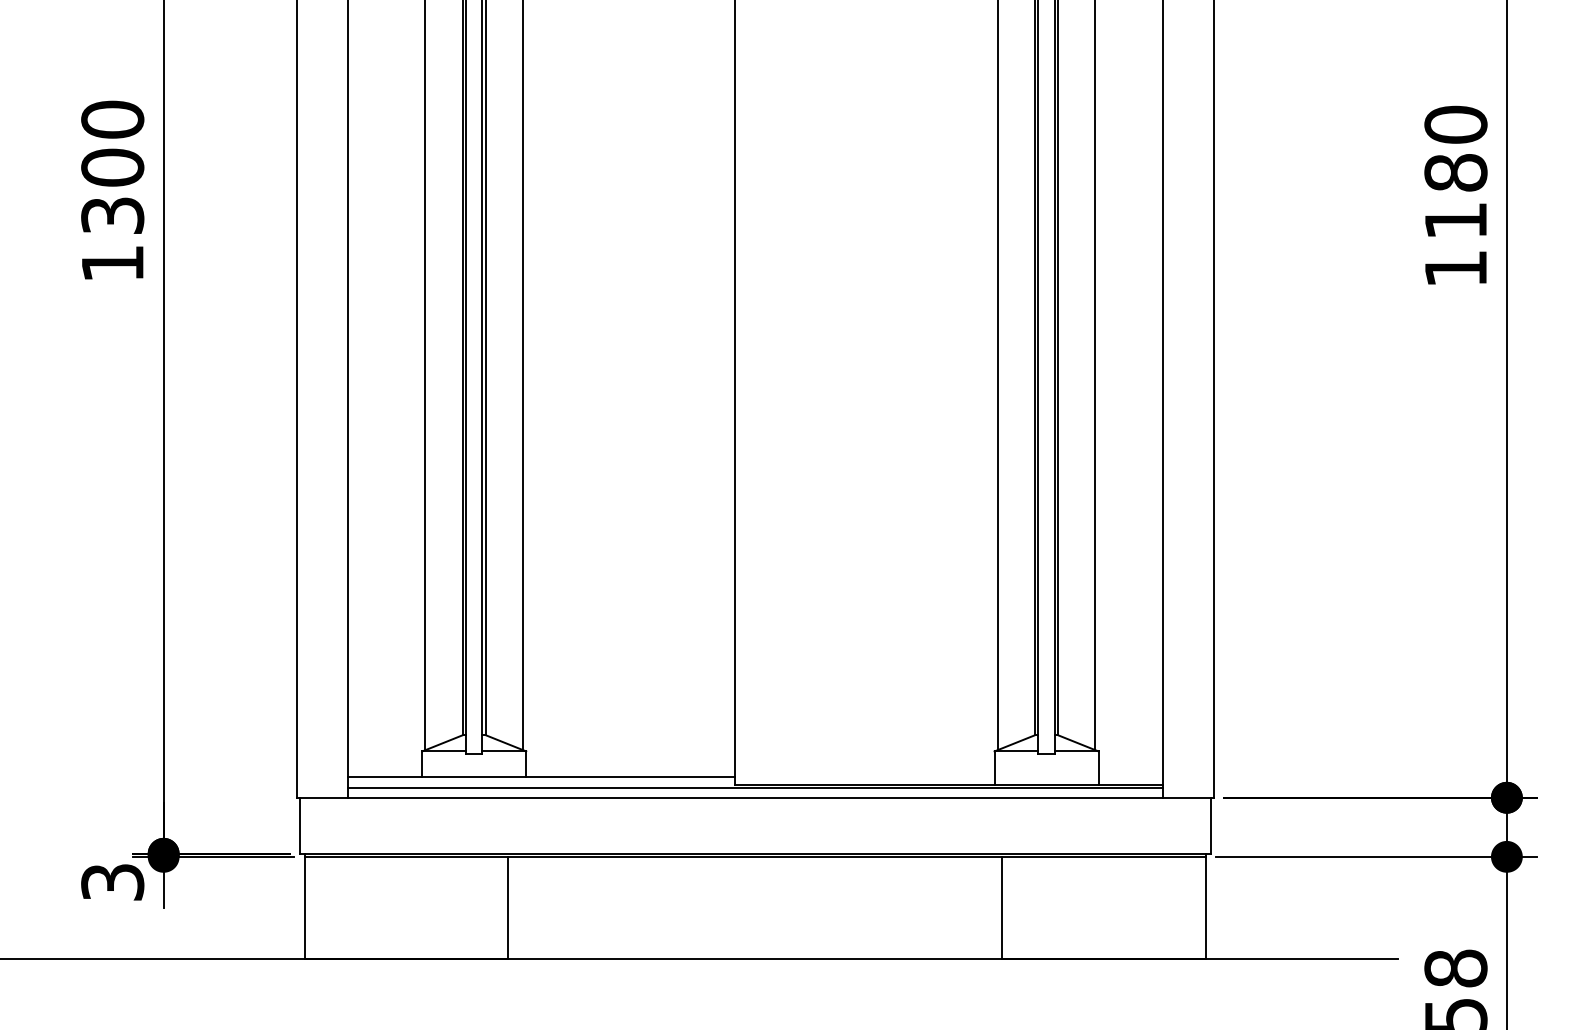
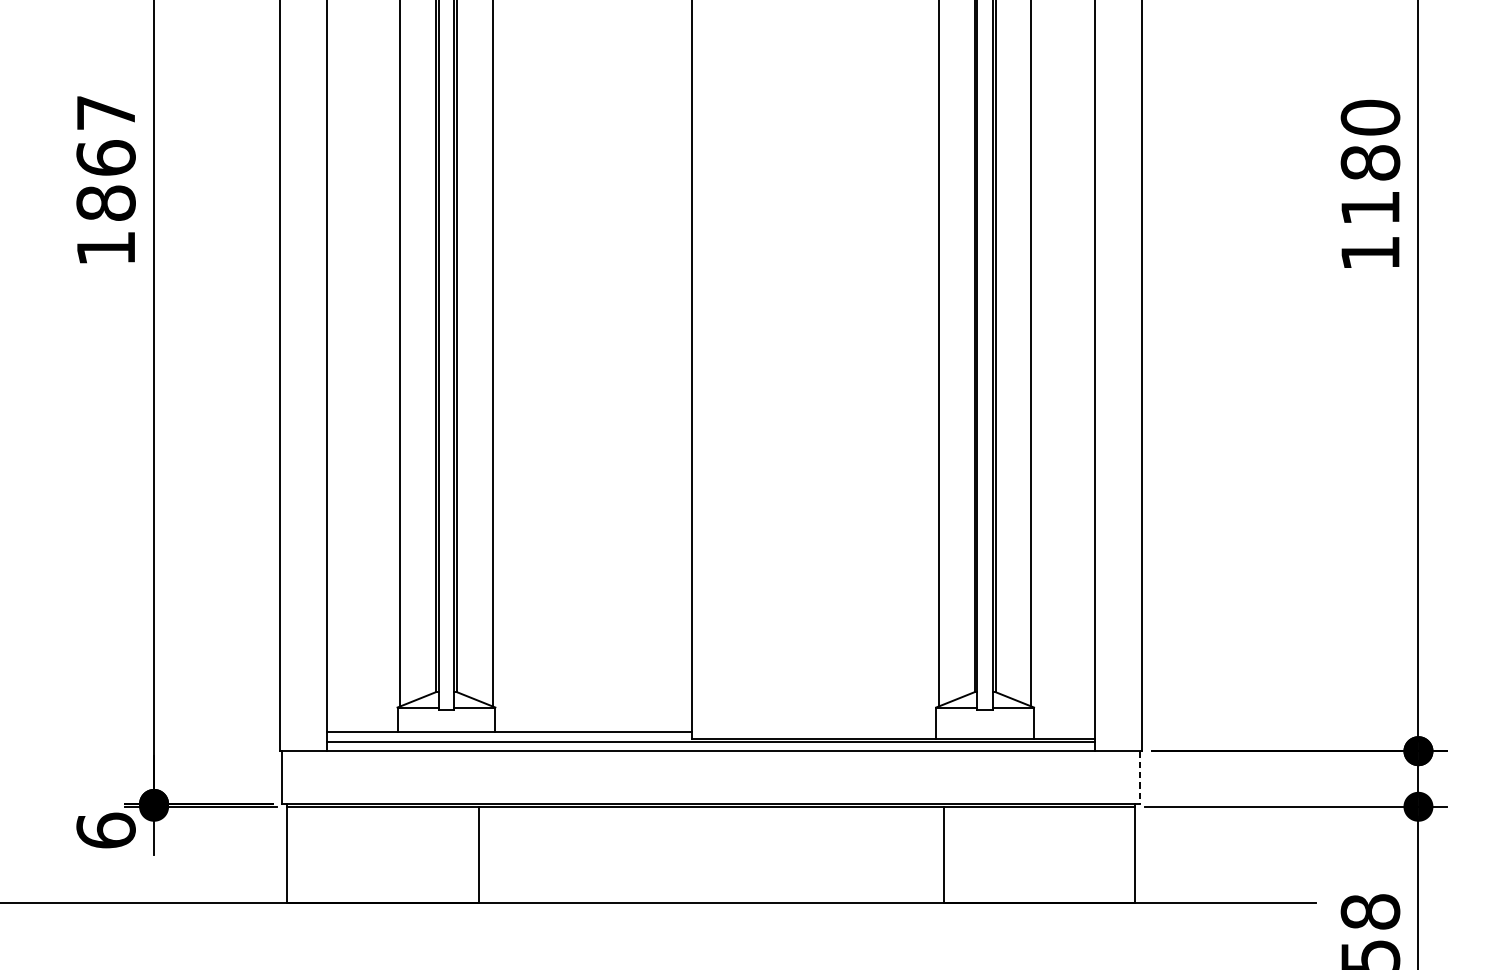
text: (112, 167) -> (105, 157), 1300 -> 1867
line: (1210, 826) -> (1139, 778), solid -> dashed
text: (112, 881) -> (105, 829), 3 -> 6

